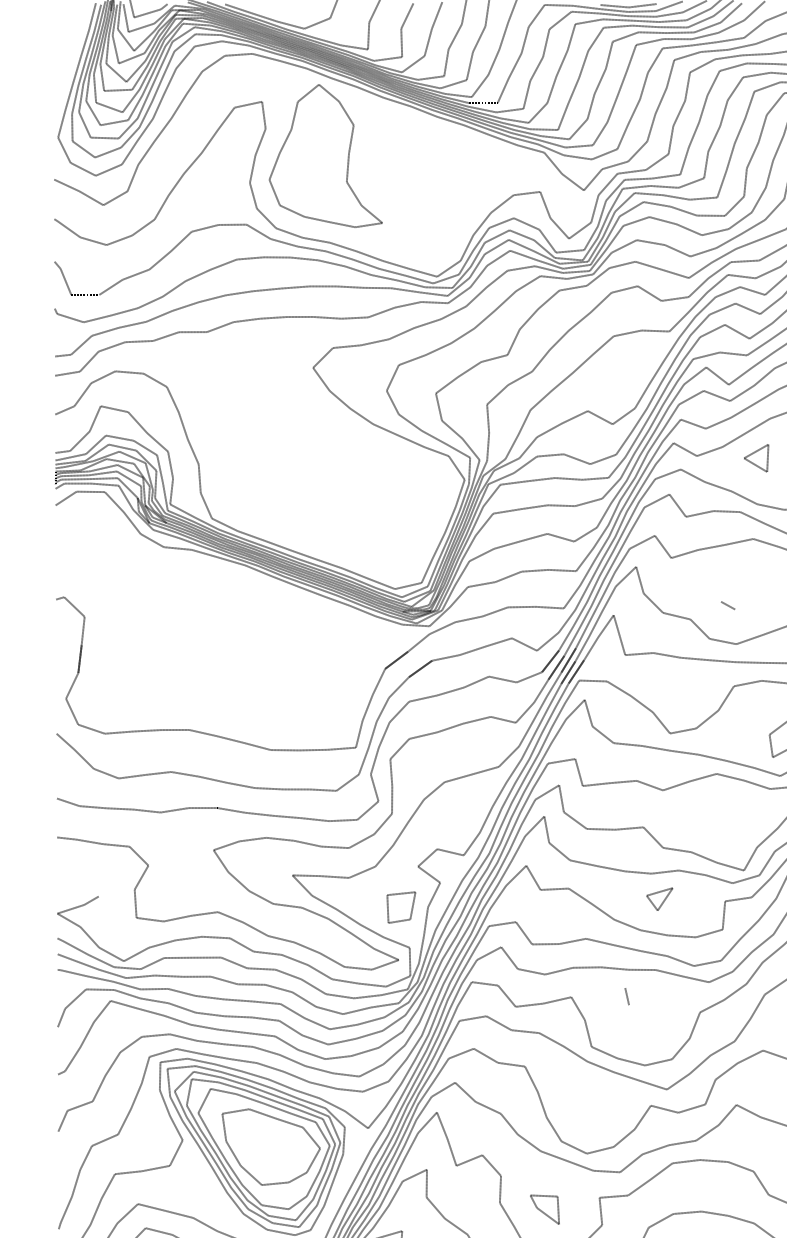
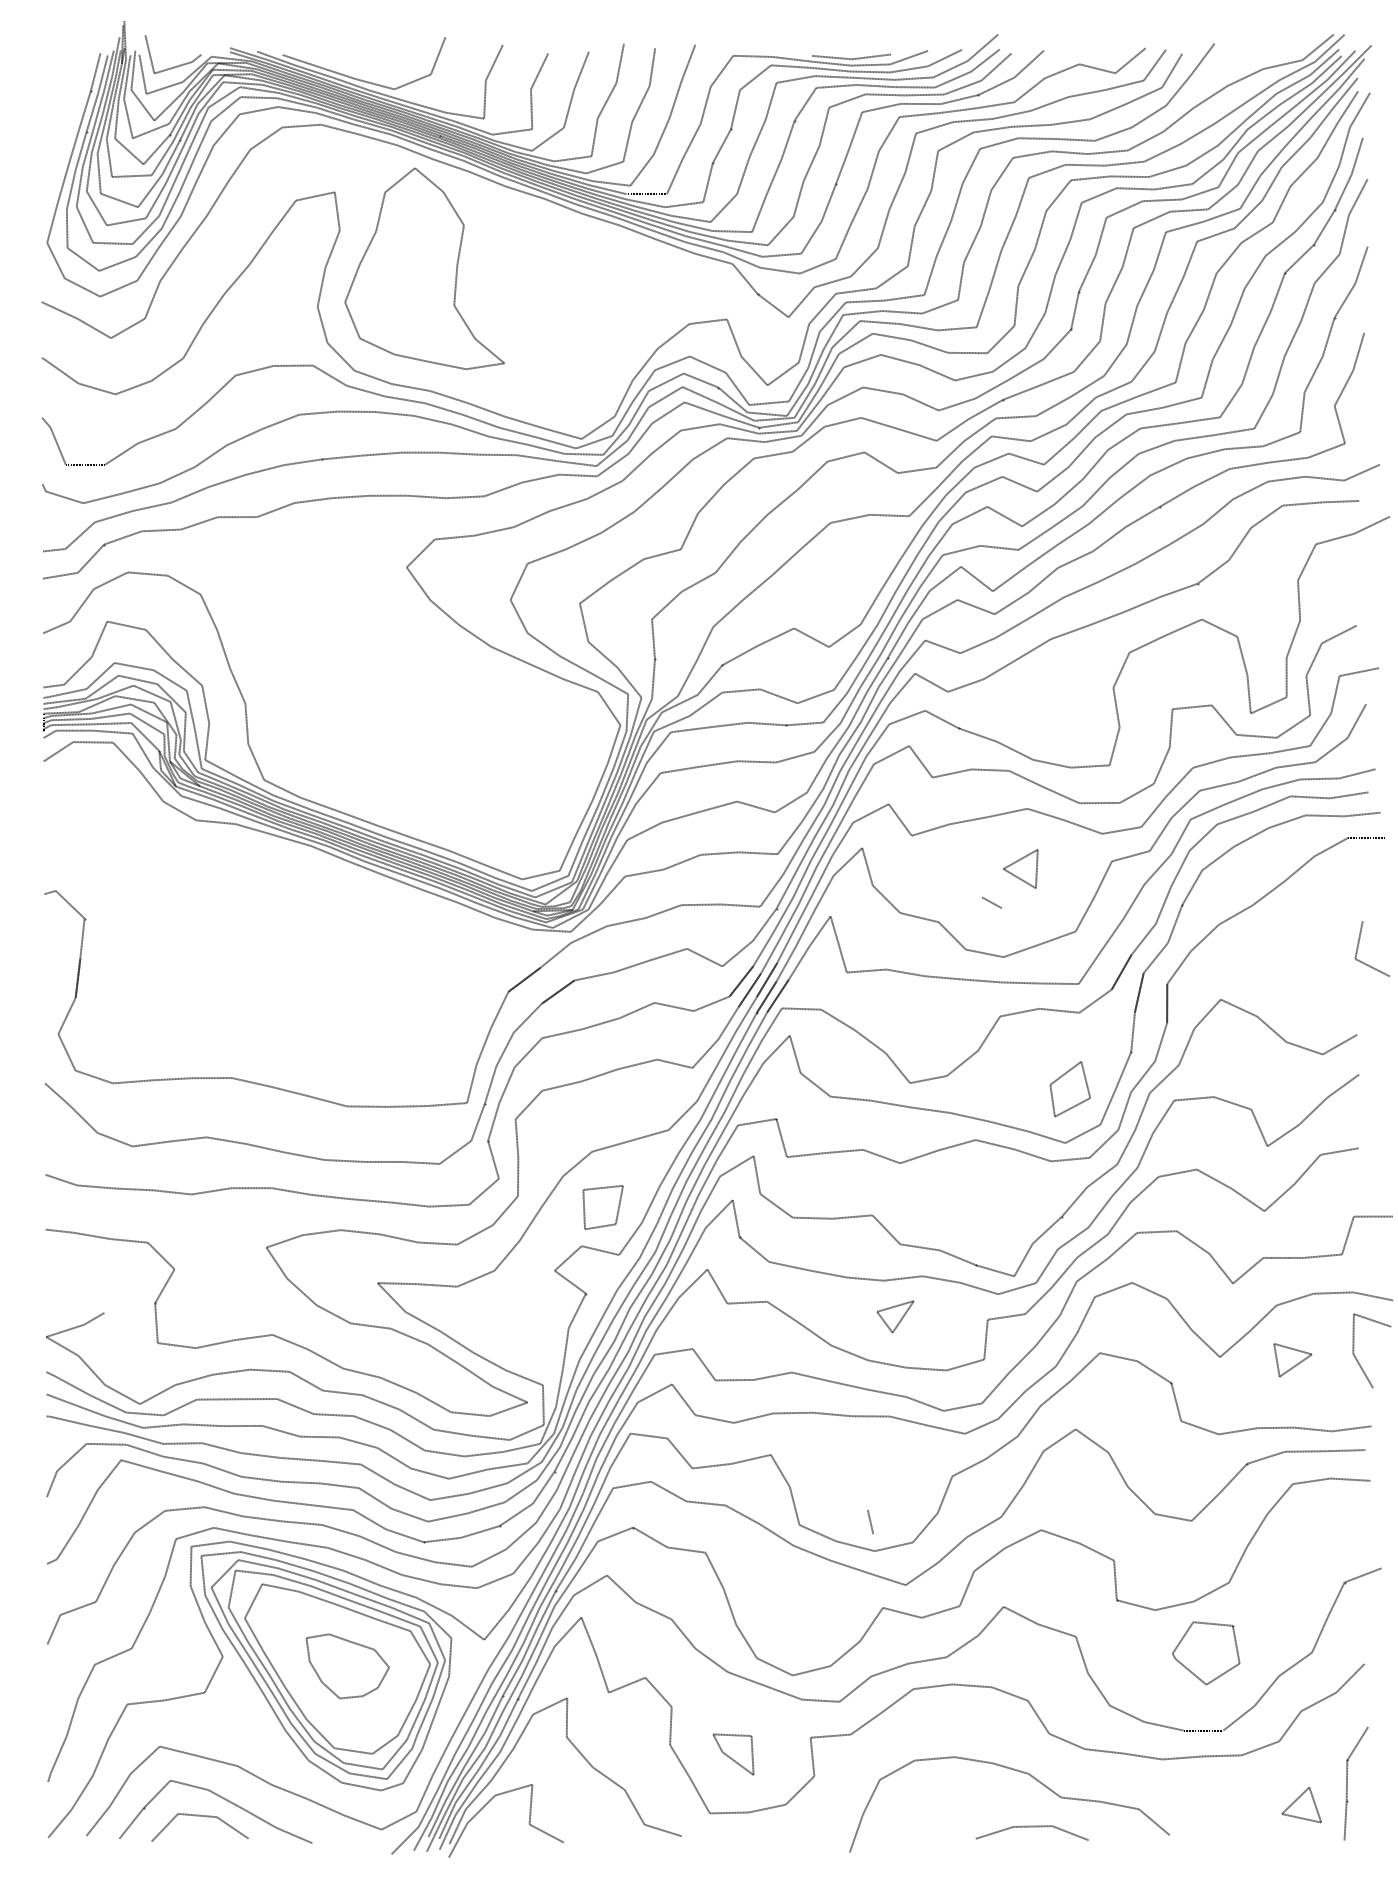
part: (756, 457) -> (1020, 868), moved
part: (400, 907) -> (602, 1207), moved
line: (627, 996) -> (870, 1521), moved
part: (271, 1147) -> (347, 1666), size x0.6

